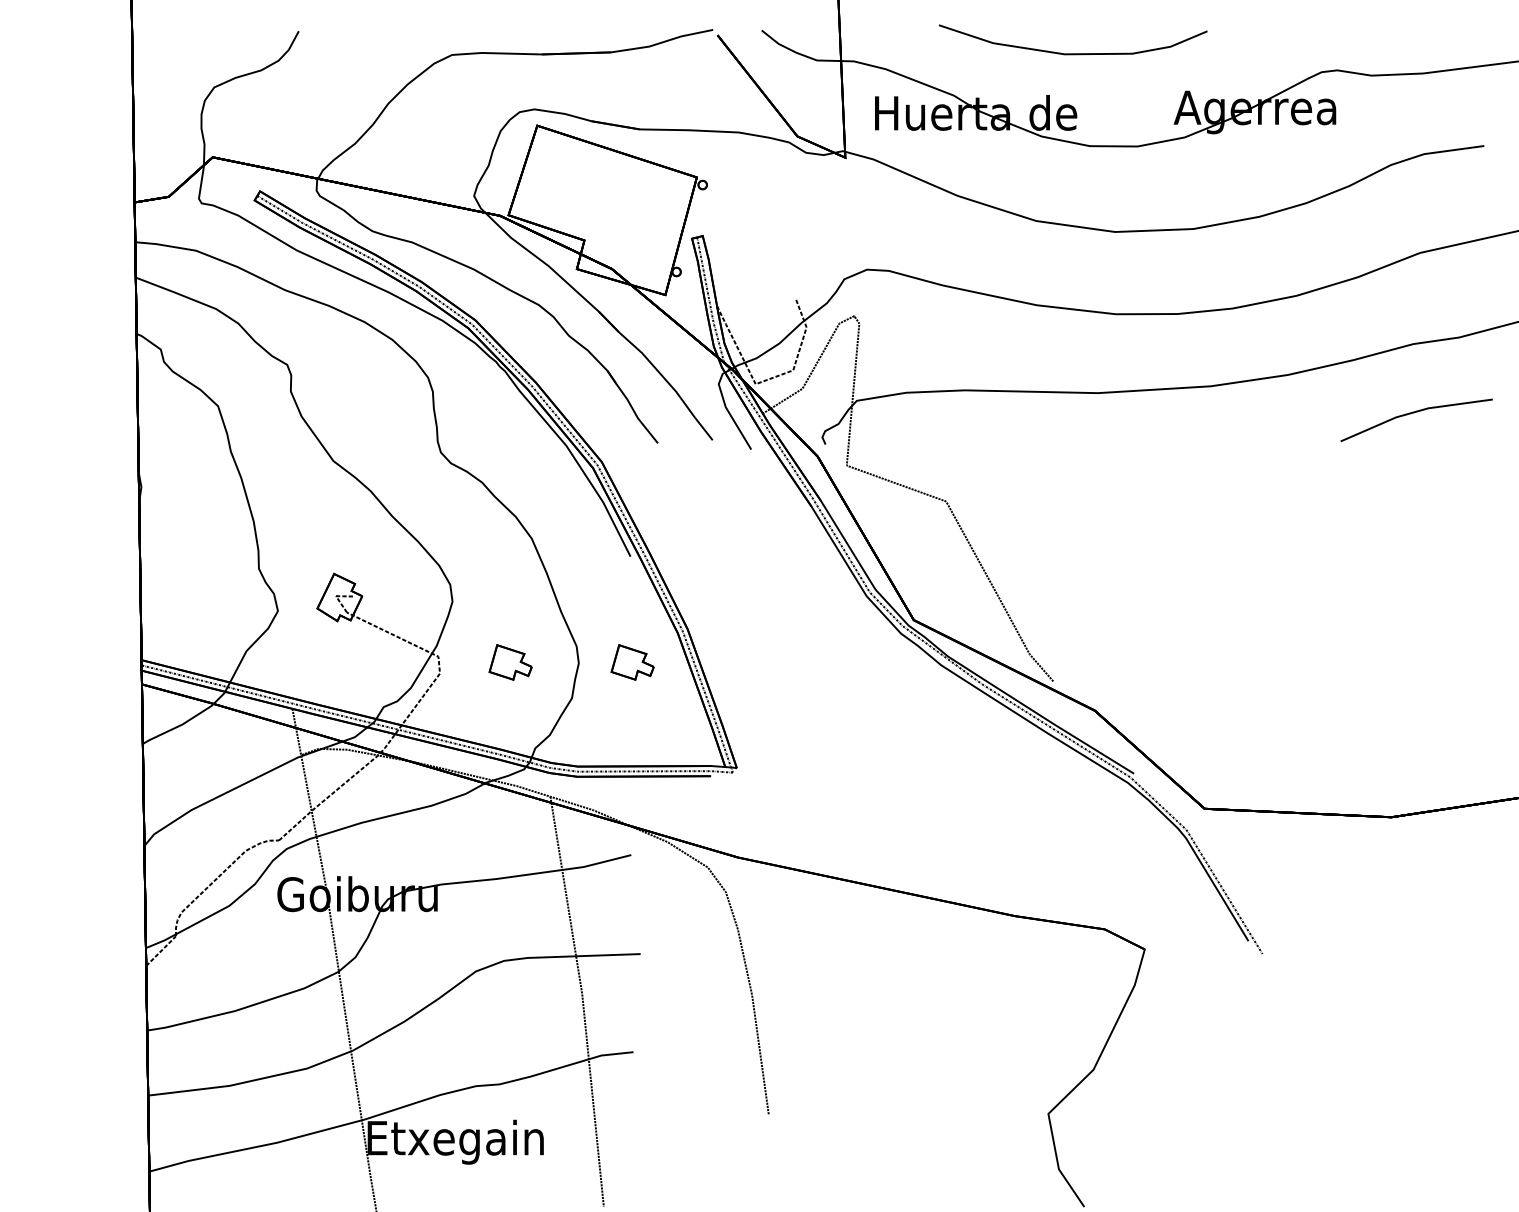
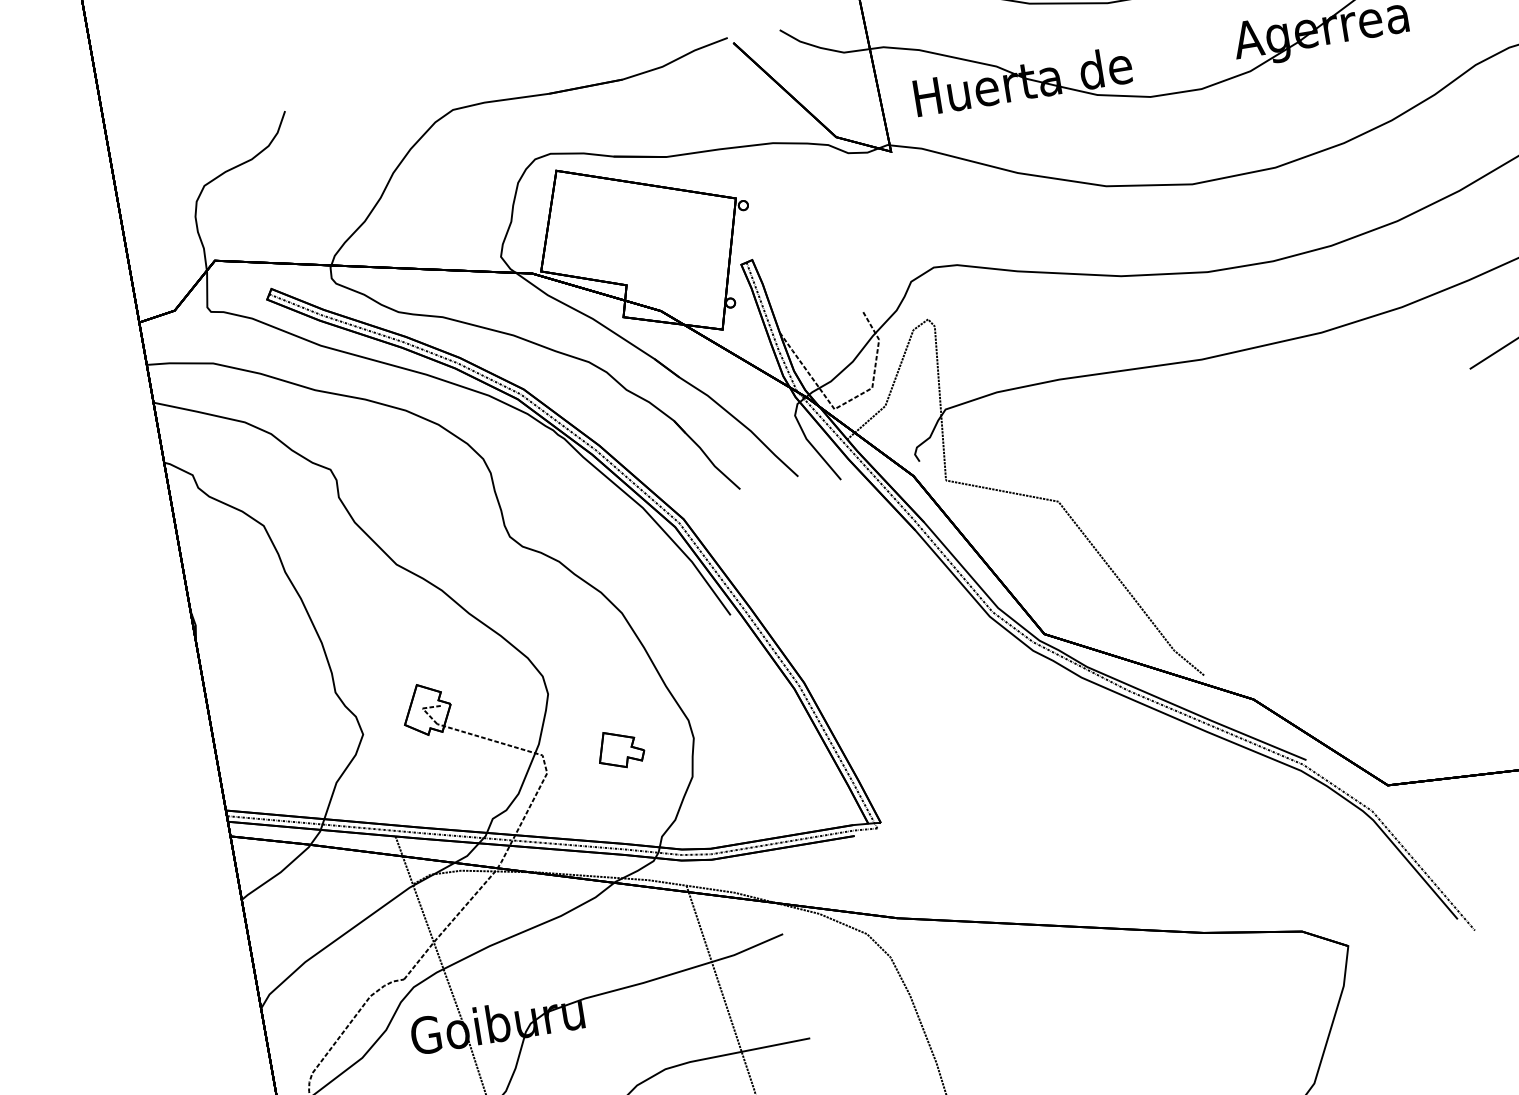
part: (632, 662) -> (751, 728), removed

